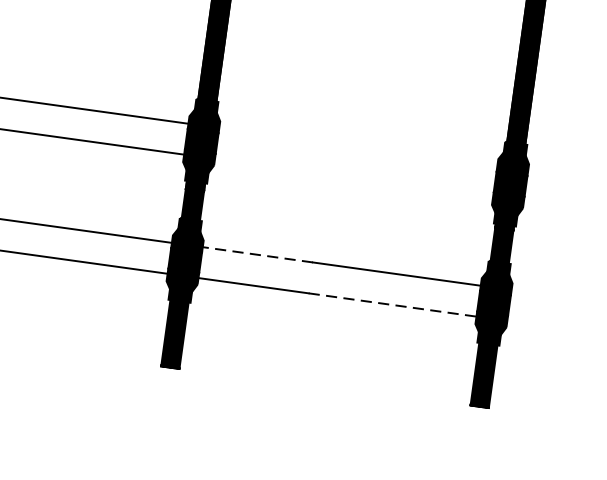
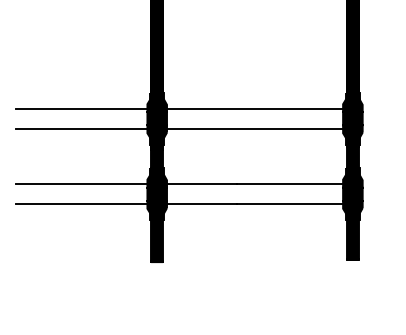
line: (357, 146) -> (254, 108), added
line: (353, 178) -> (254, 128), added
line: (257, 254) -> (201, 184), dashed -> solid
line: (393, 305) -> (290, 204), dashed -> solid

